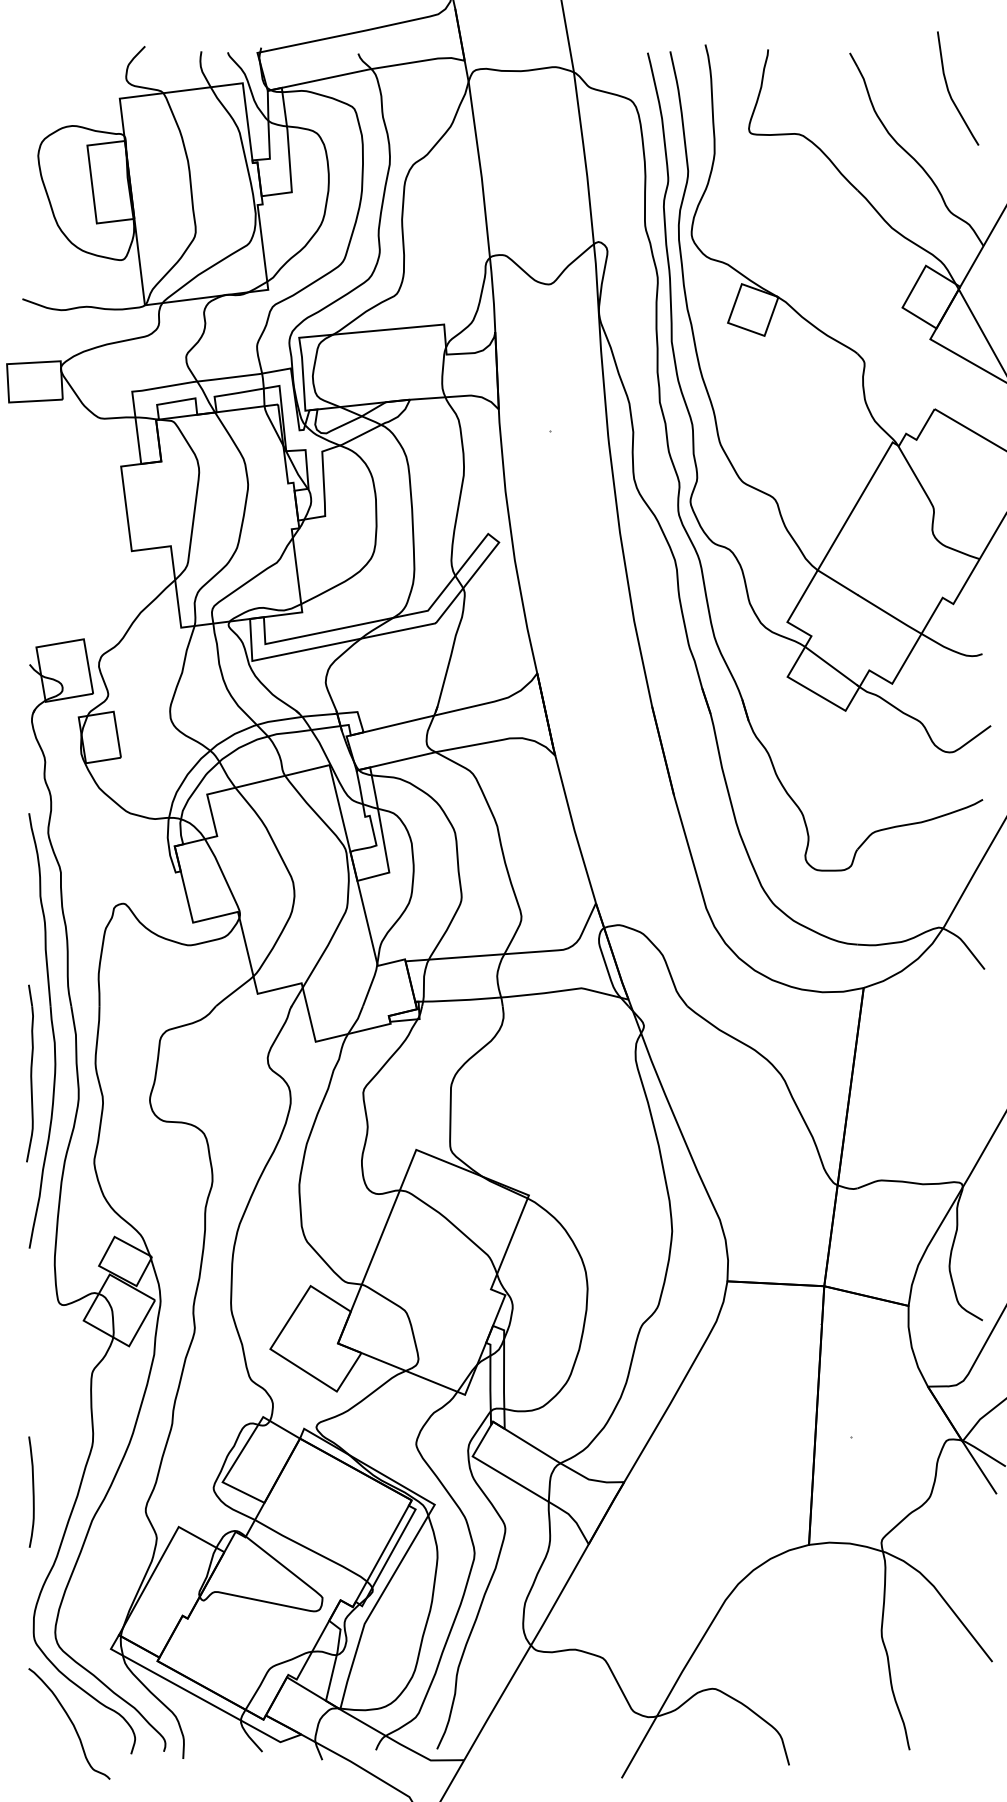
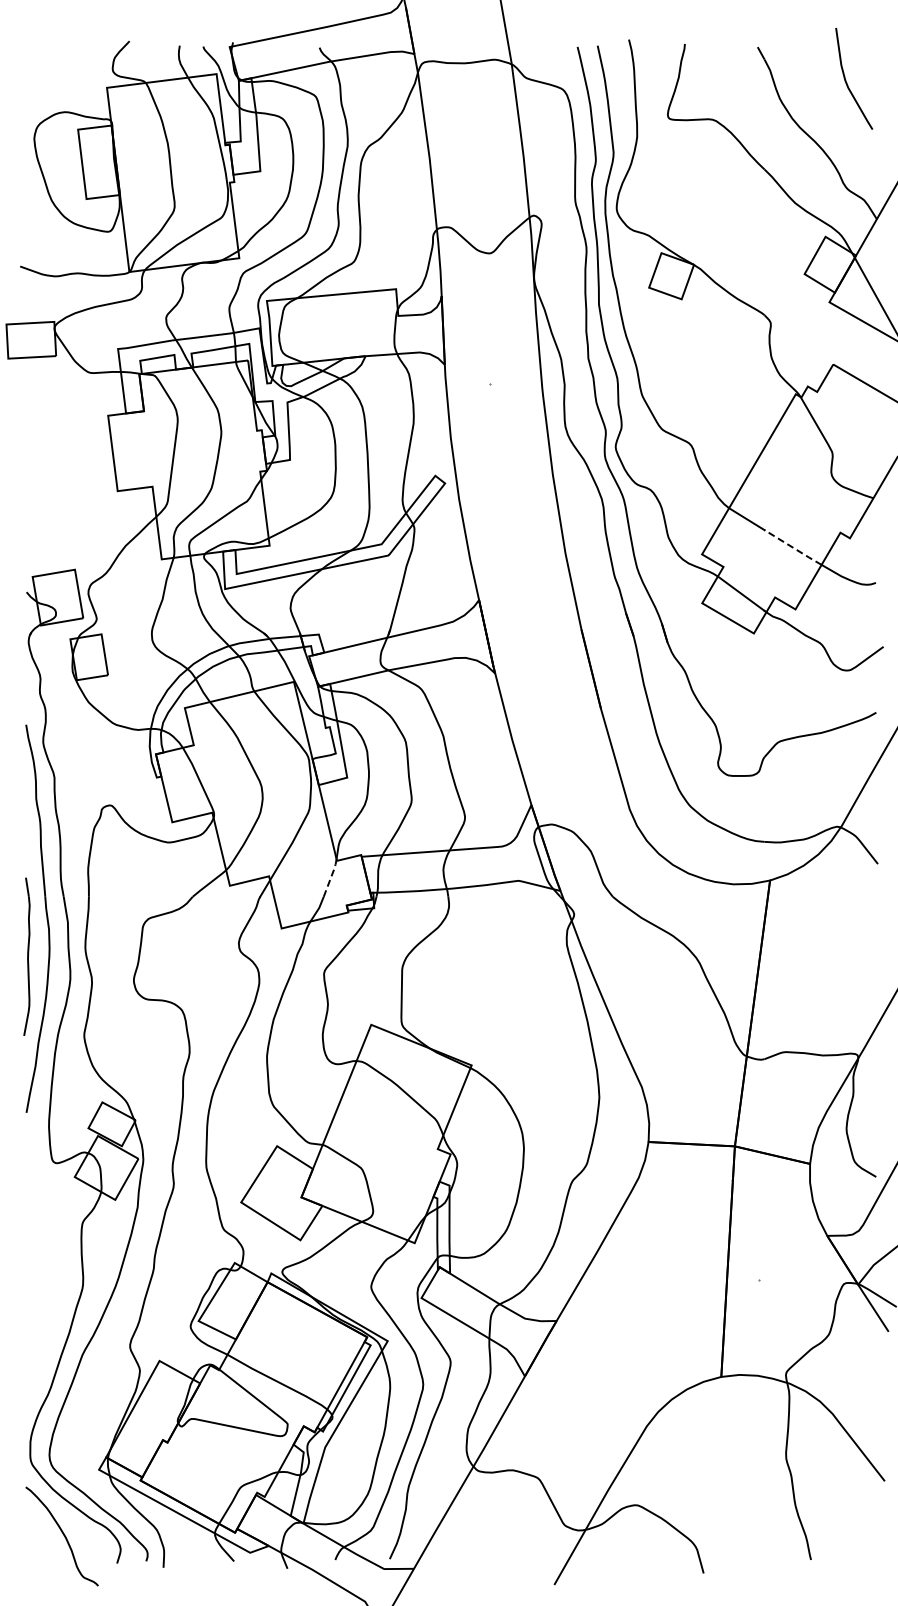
line: (889, 614) -> (793, 547), solid -> dashed
line: (371, 983) -> (331, 876), solid -> dashed
curve: (32, 1491) -> (29, 1329), removed

